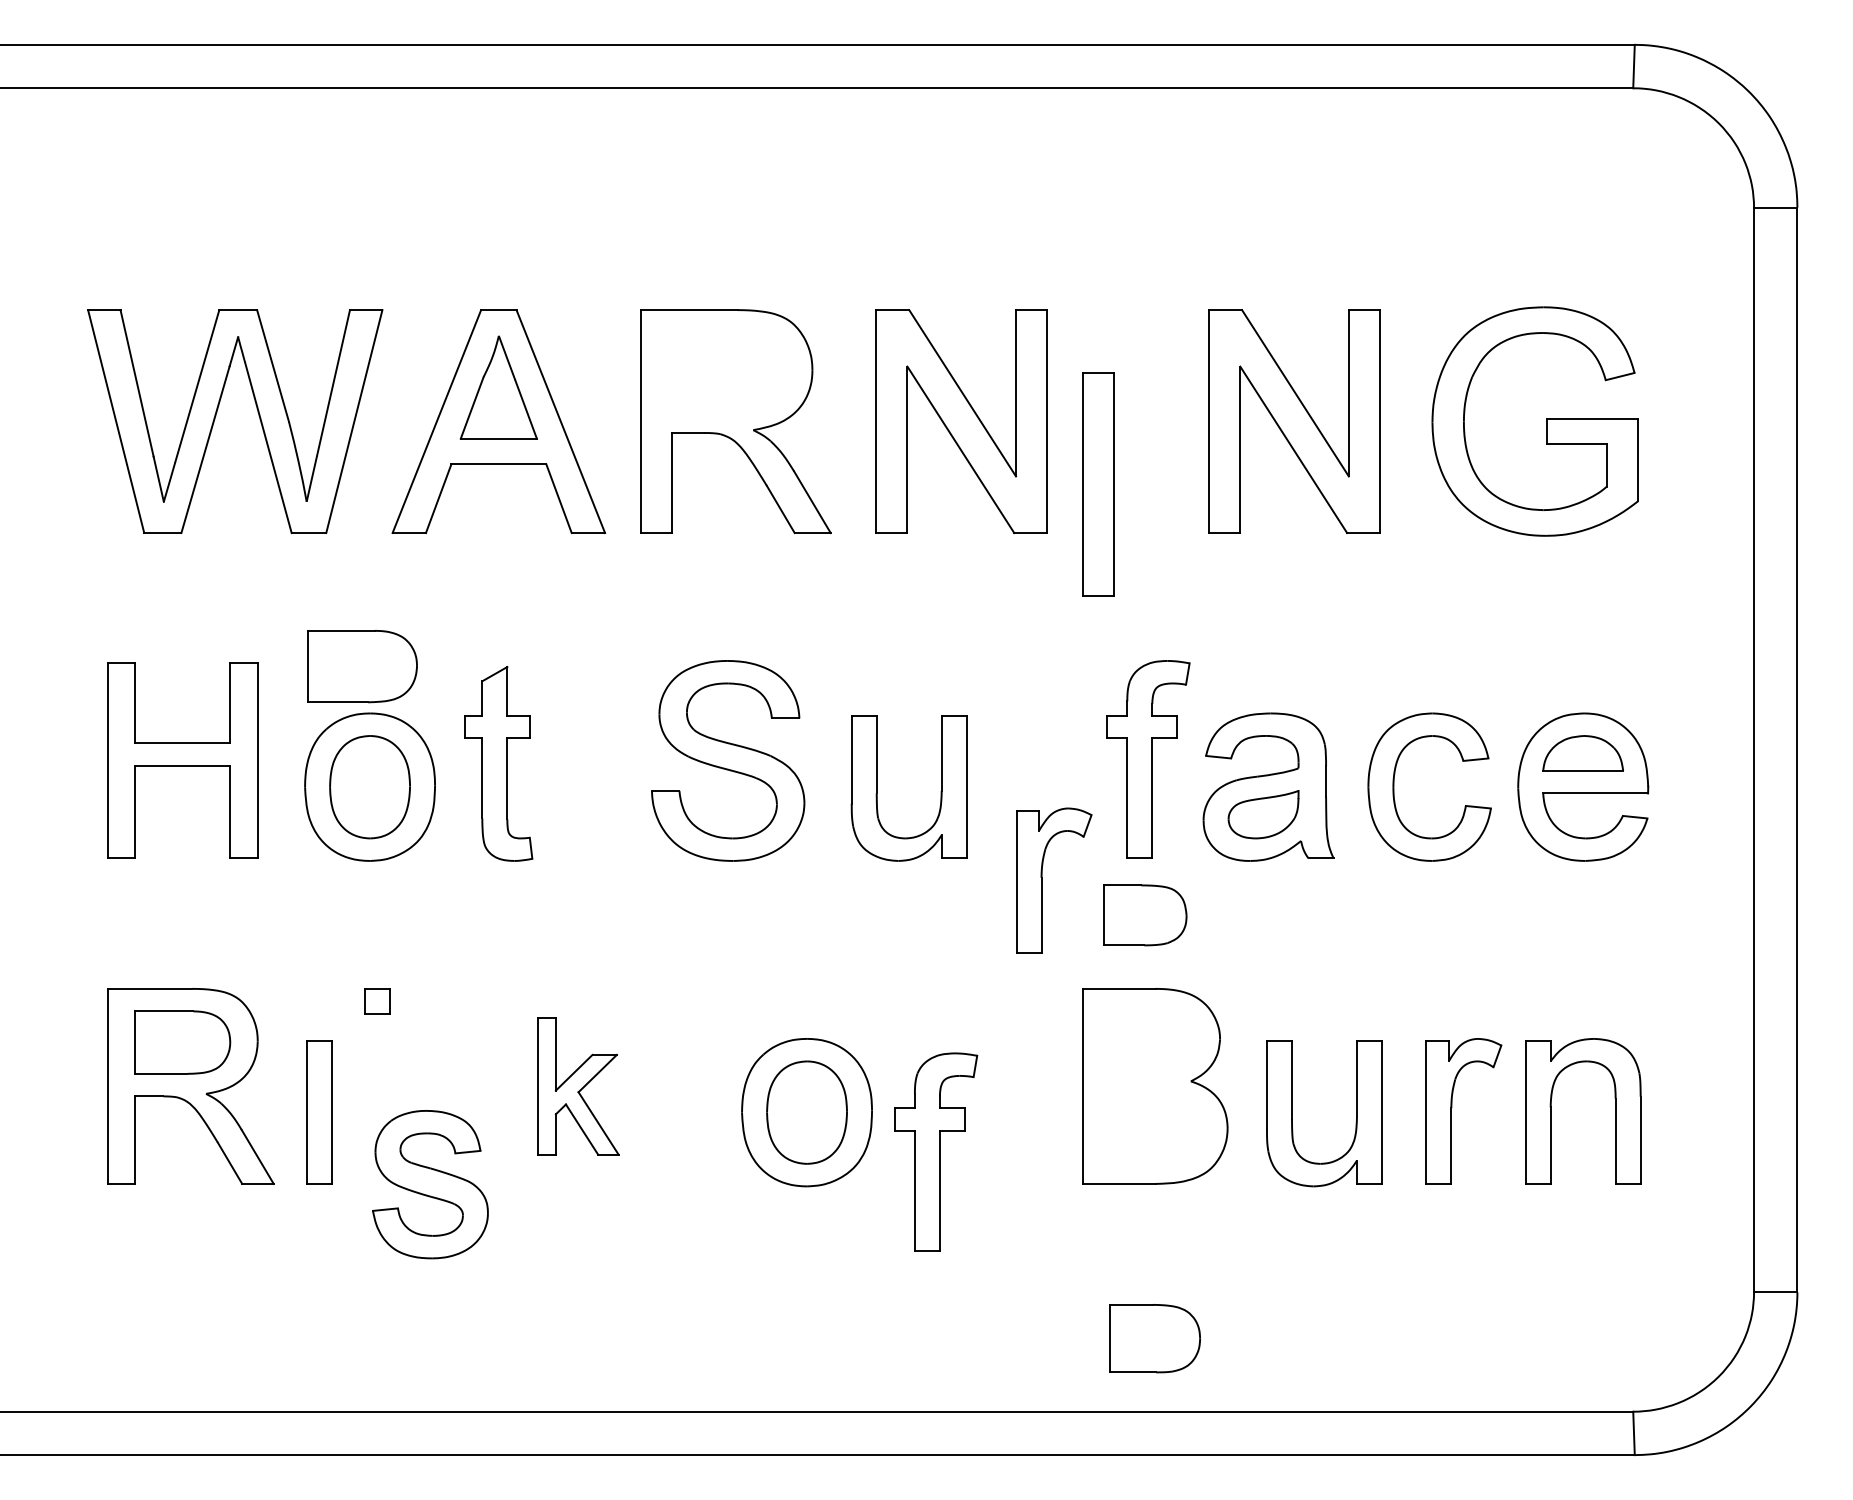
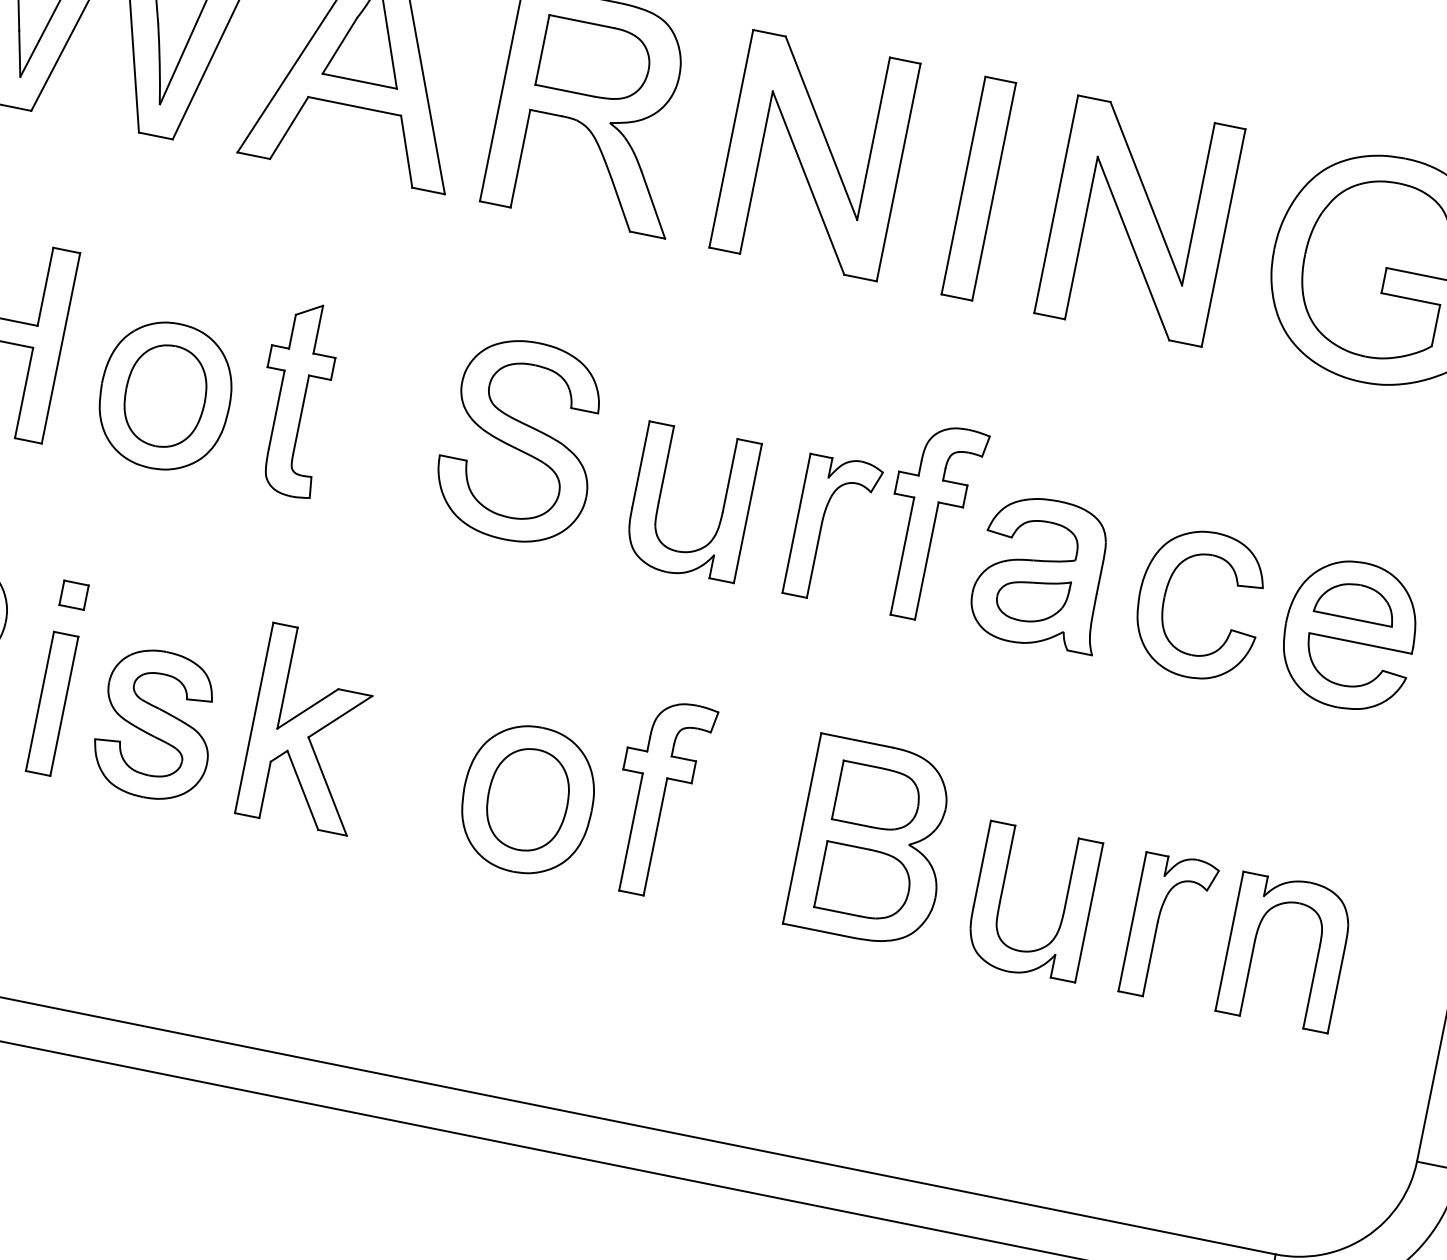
part: (1098, 484) -> (978, 188), moved
part: (362, 666) -> (595, 60), moved
part: (1042, 880) -> (822, 526), moved
part: (1145, 915) -> (878, 798), moved
part: (377, 1001) -> (73, 595), moved
part: (578, 1086) -> (310, 729), size x1.43
part: (936, 1151) -> (659, 797), moved
part: (430, 1184) -> (156, 724), moved
part: (1154, 1338) -> (864, 882), moved

